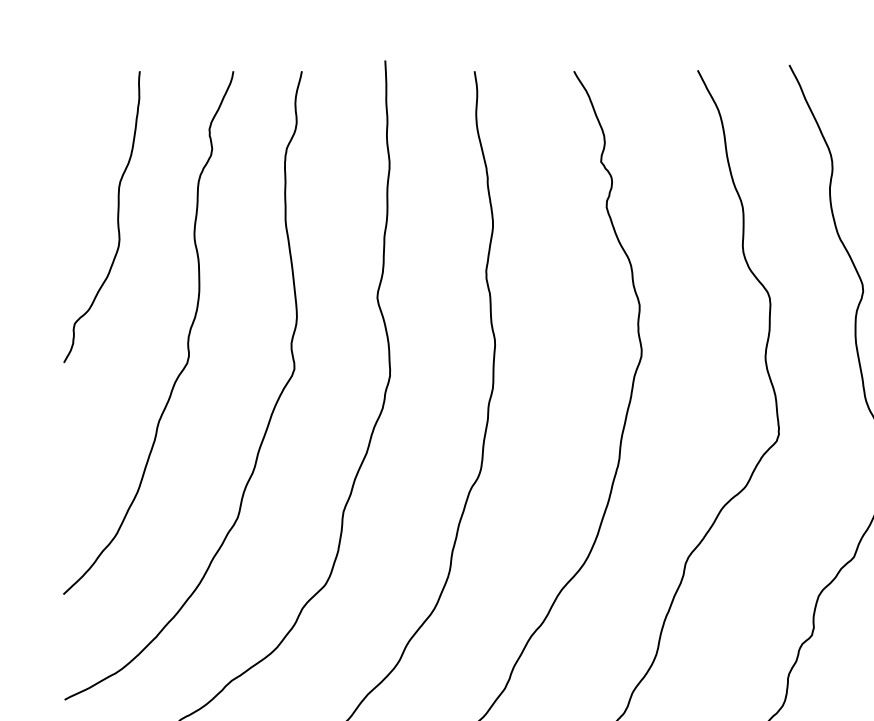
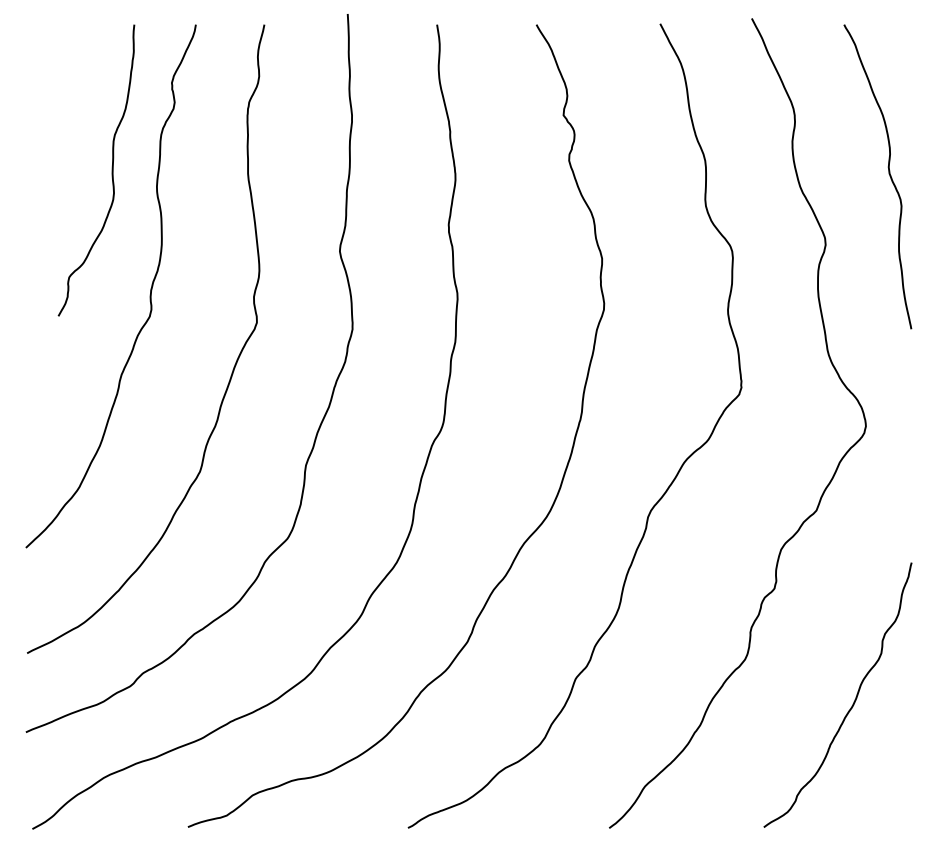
curve: (117, 217) -> (111, 170), moved

